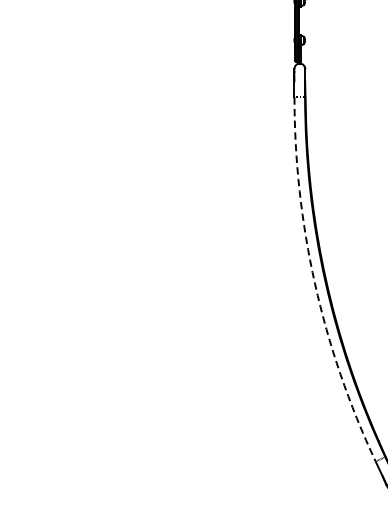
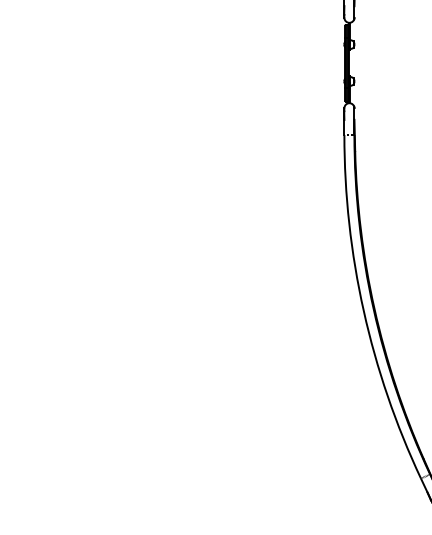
arc: (314, 284) -> (363, 311), dashed -> solid

